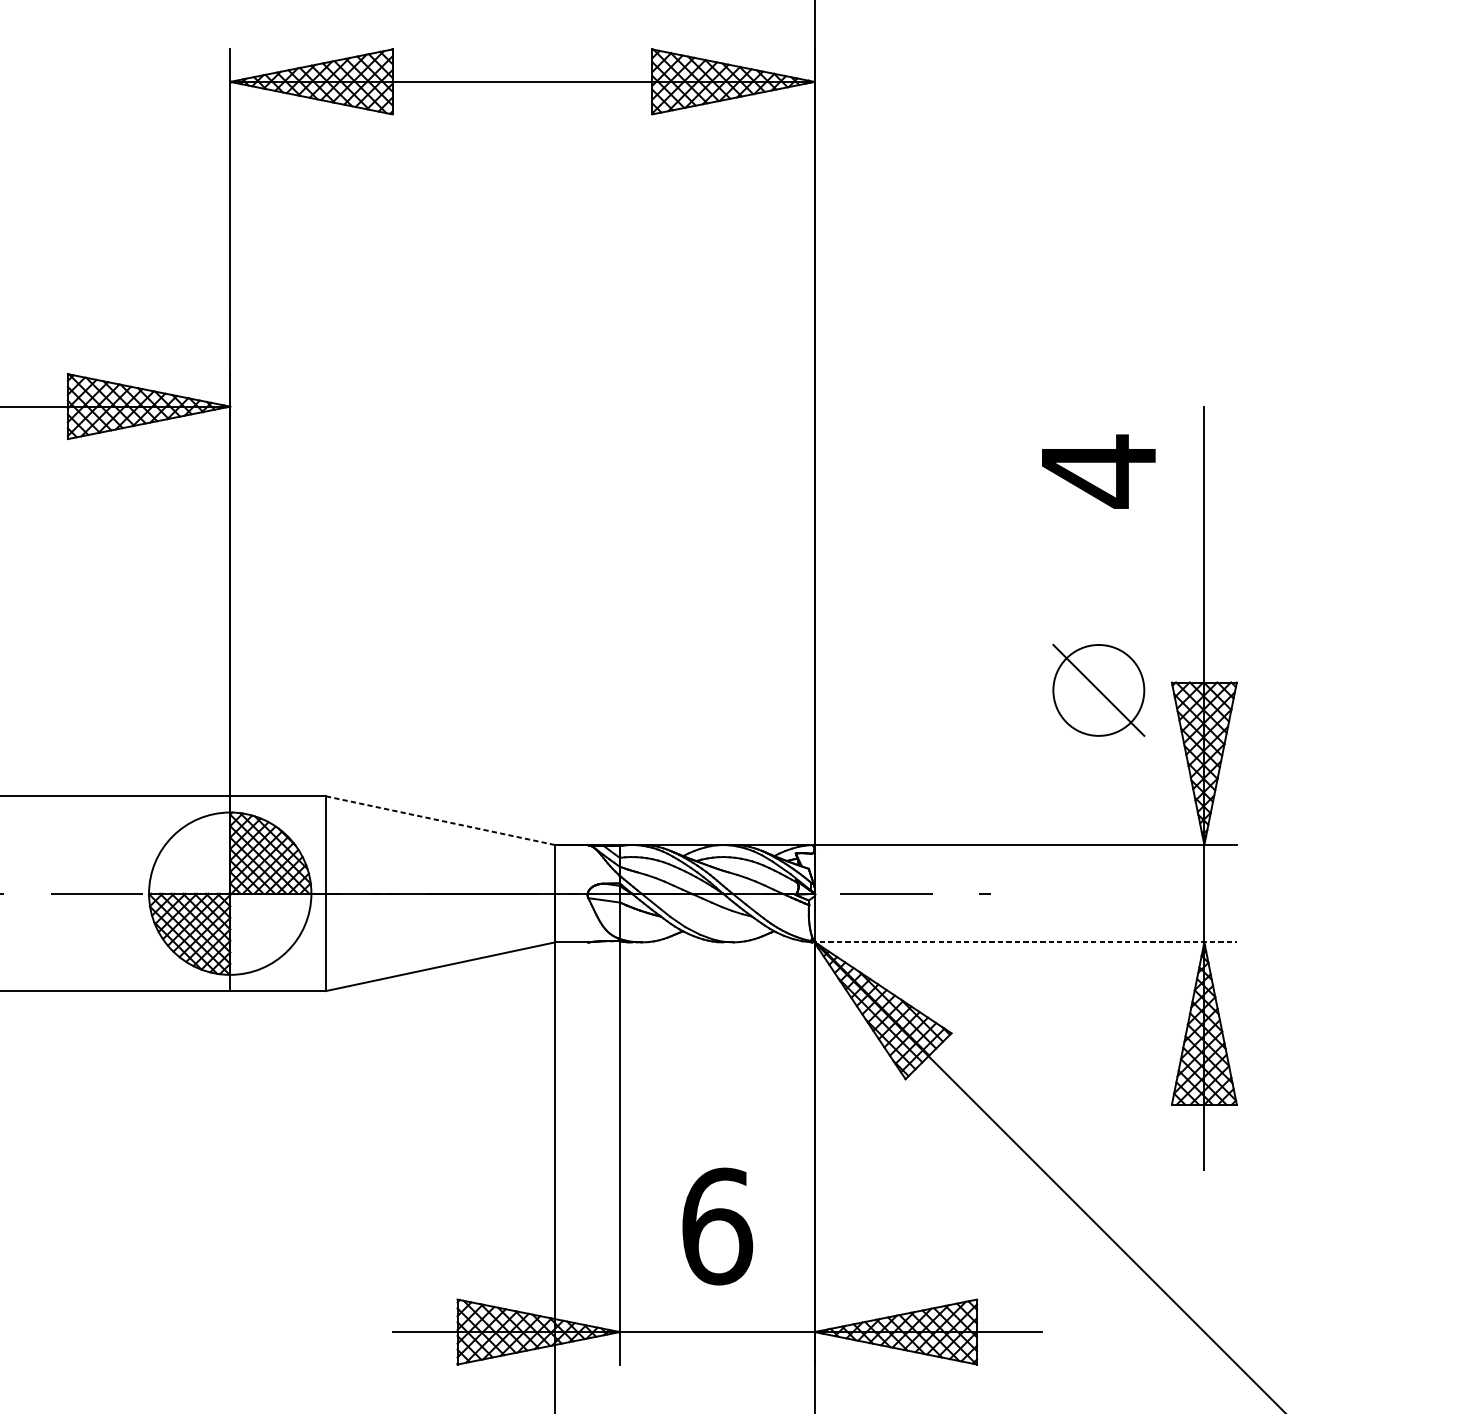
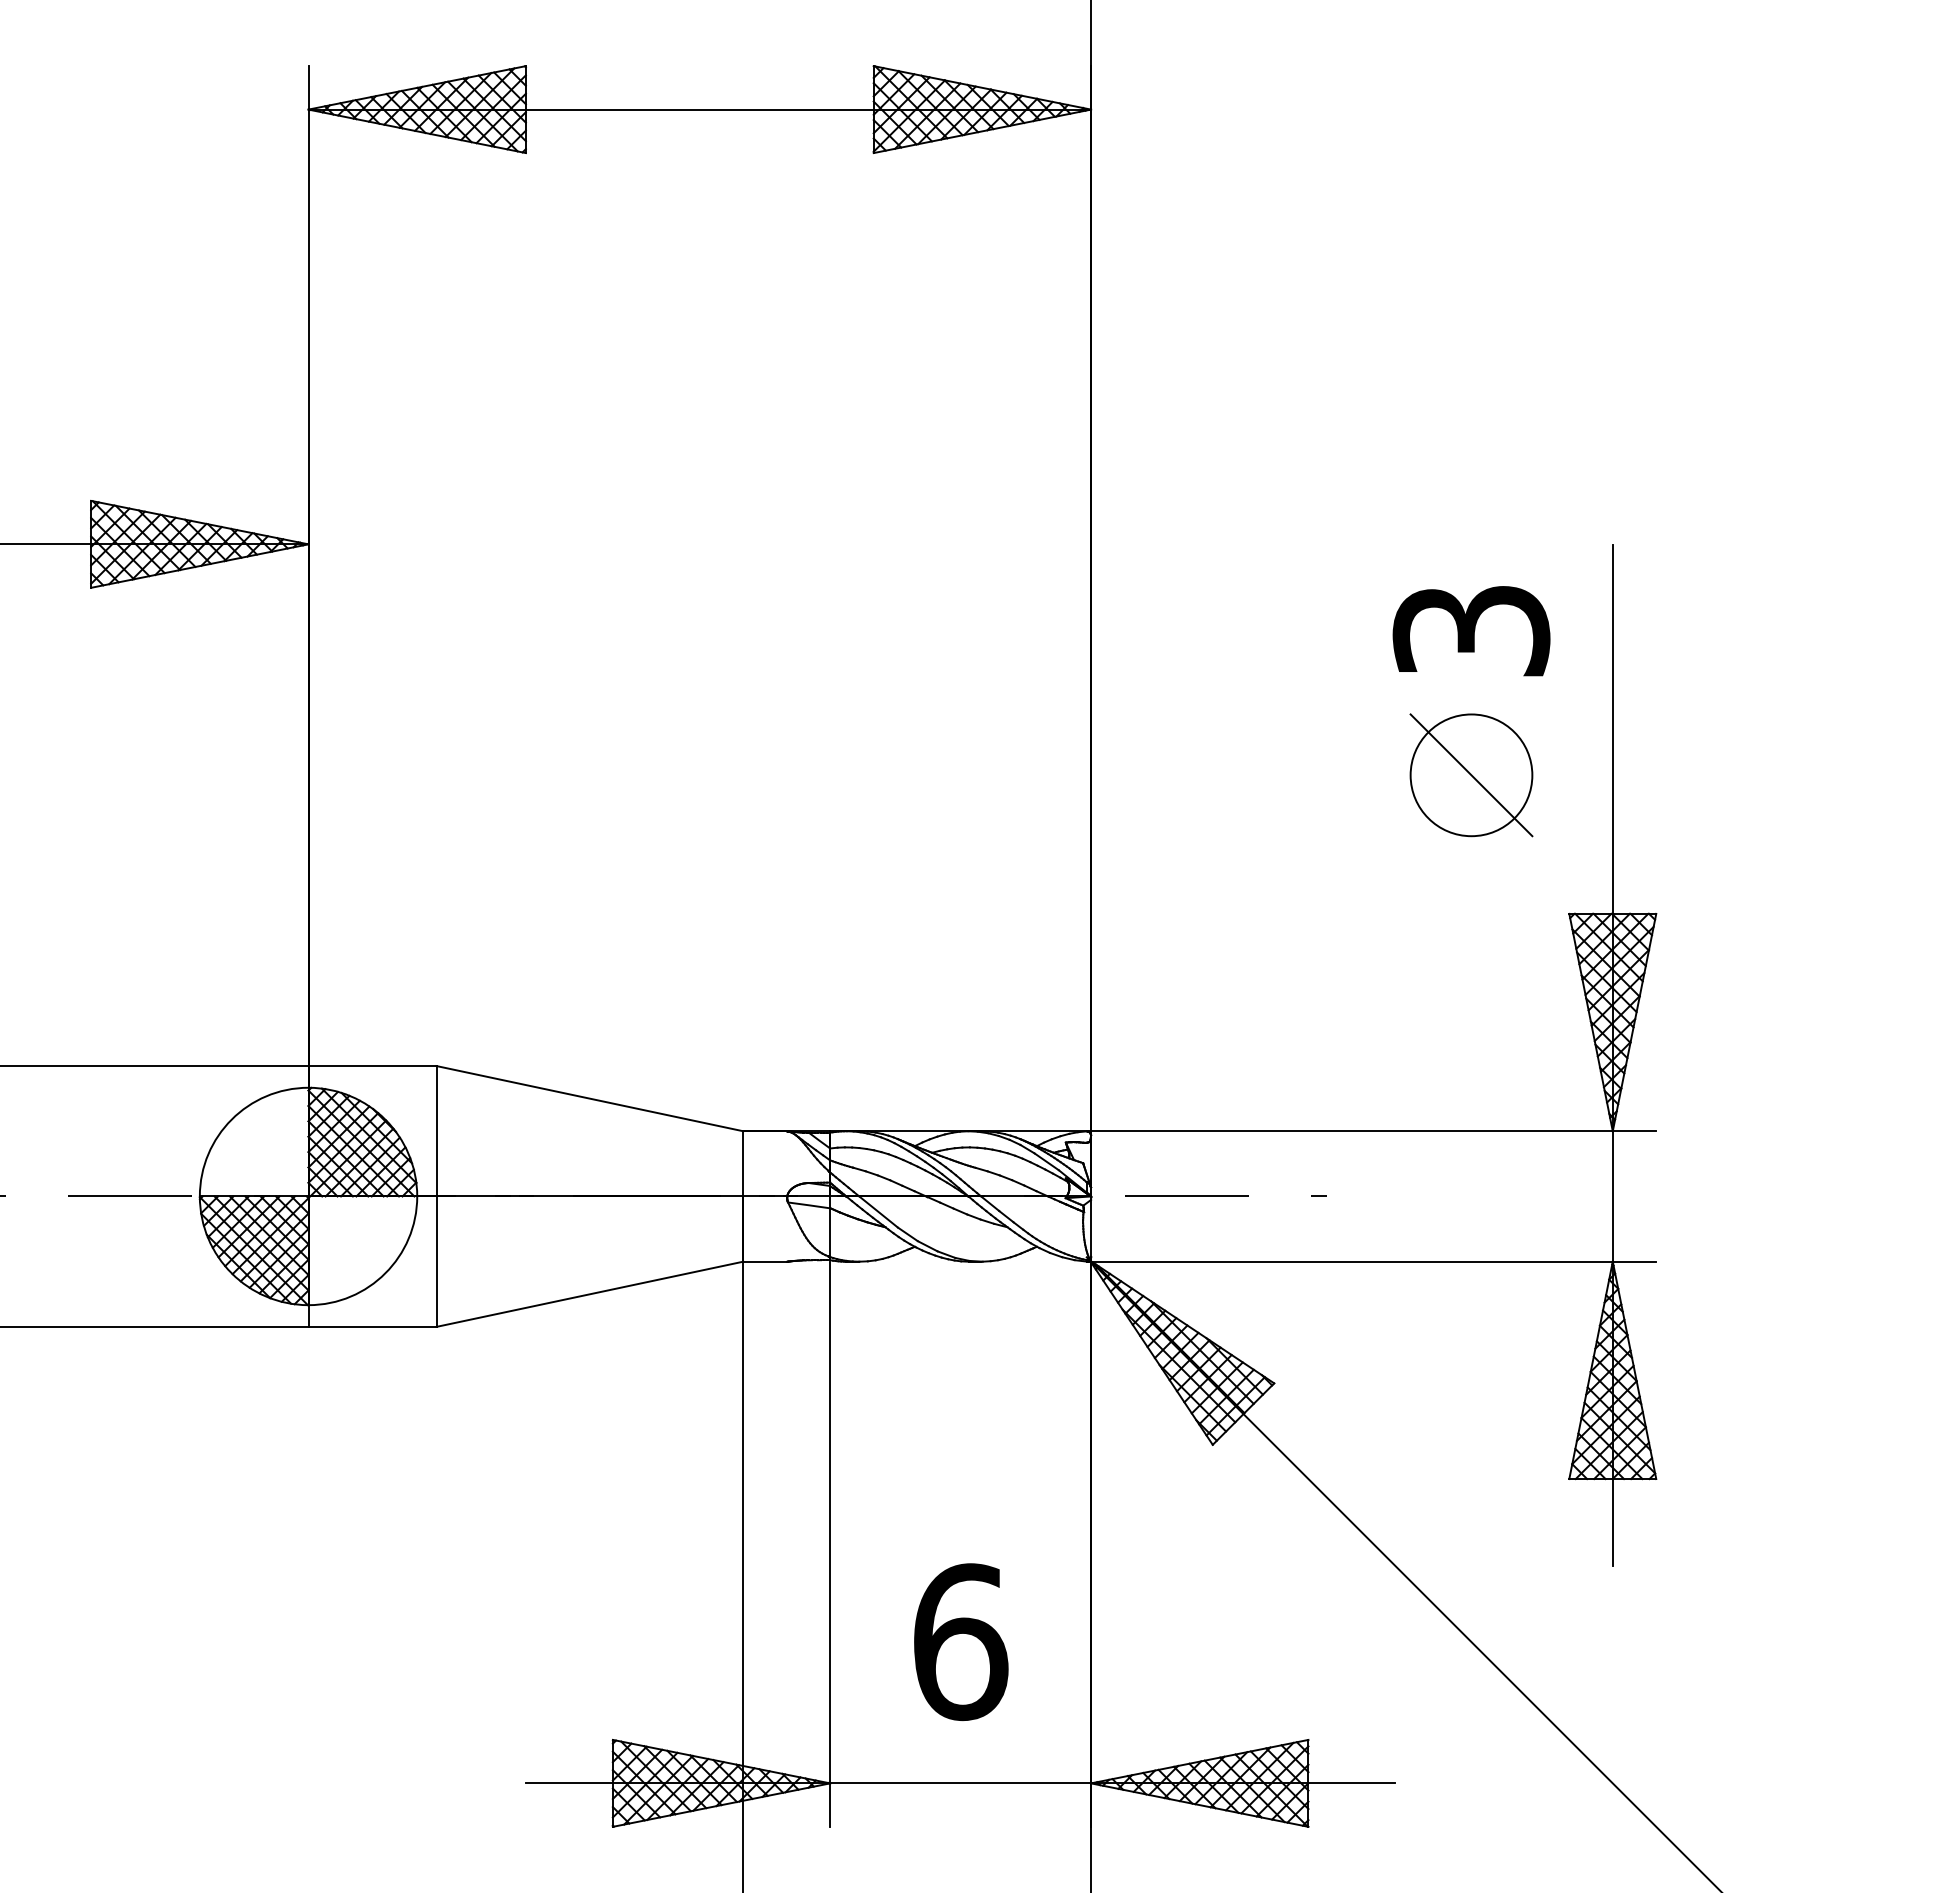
text: (1098, 471) -> (1471, 631), 4 -> 3
part: (1098, 690) -> (1471, 775), moved
line: (440, 820) -> (589, 1098), dashed -> solid
line: (1024, 942) -> (1371, 1261), dashed -> solid

